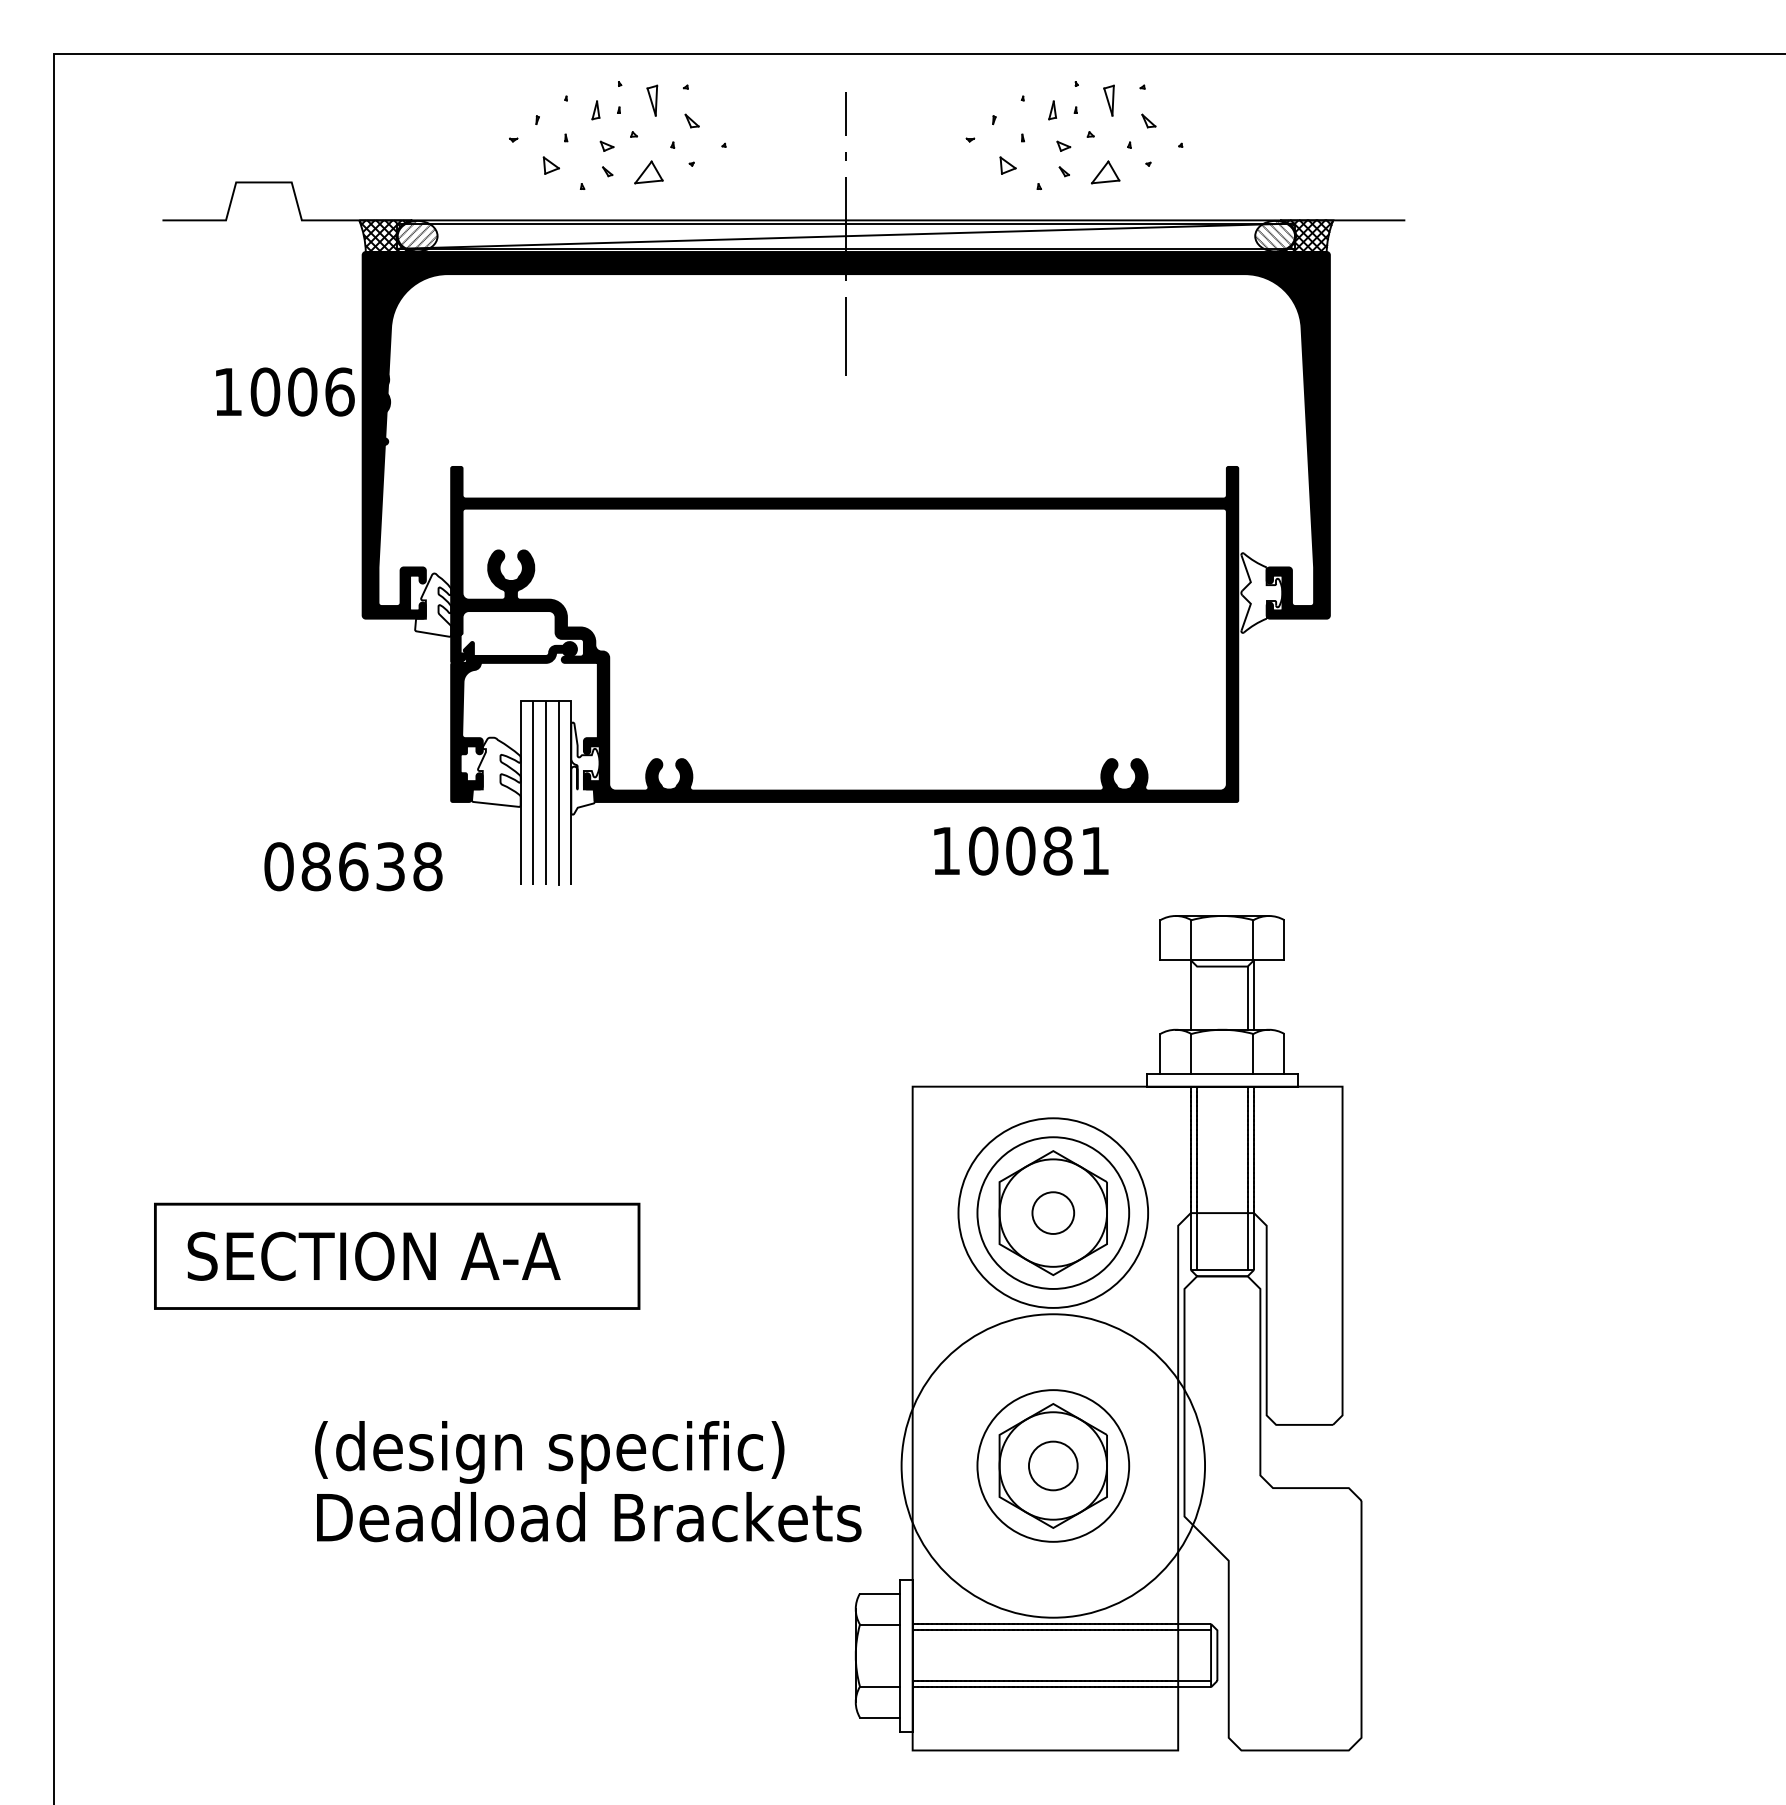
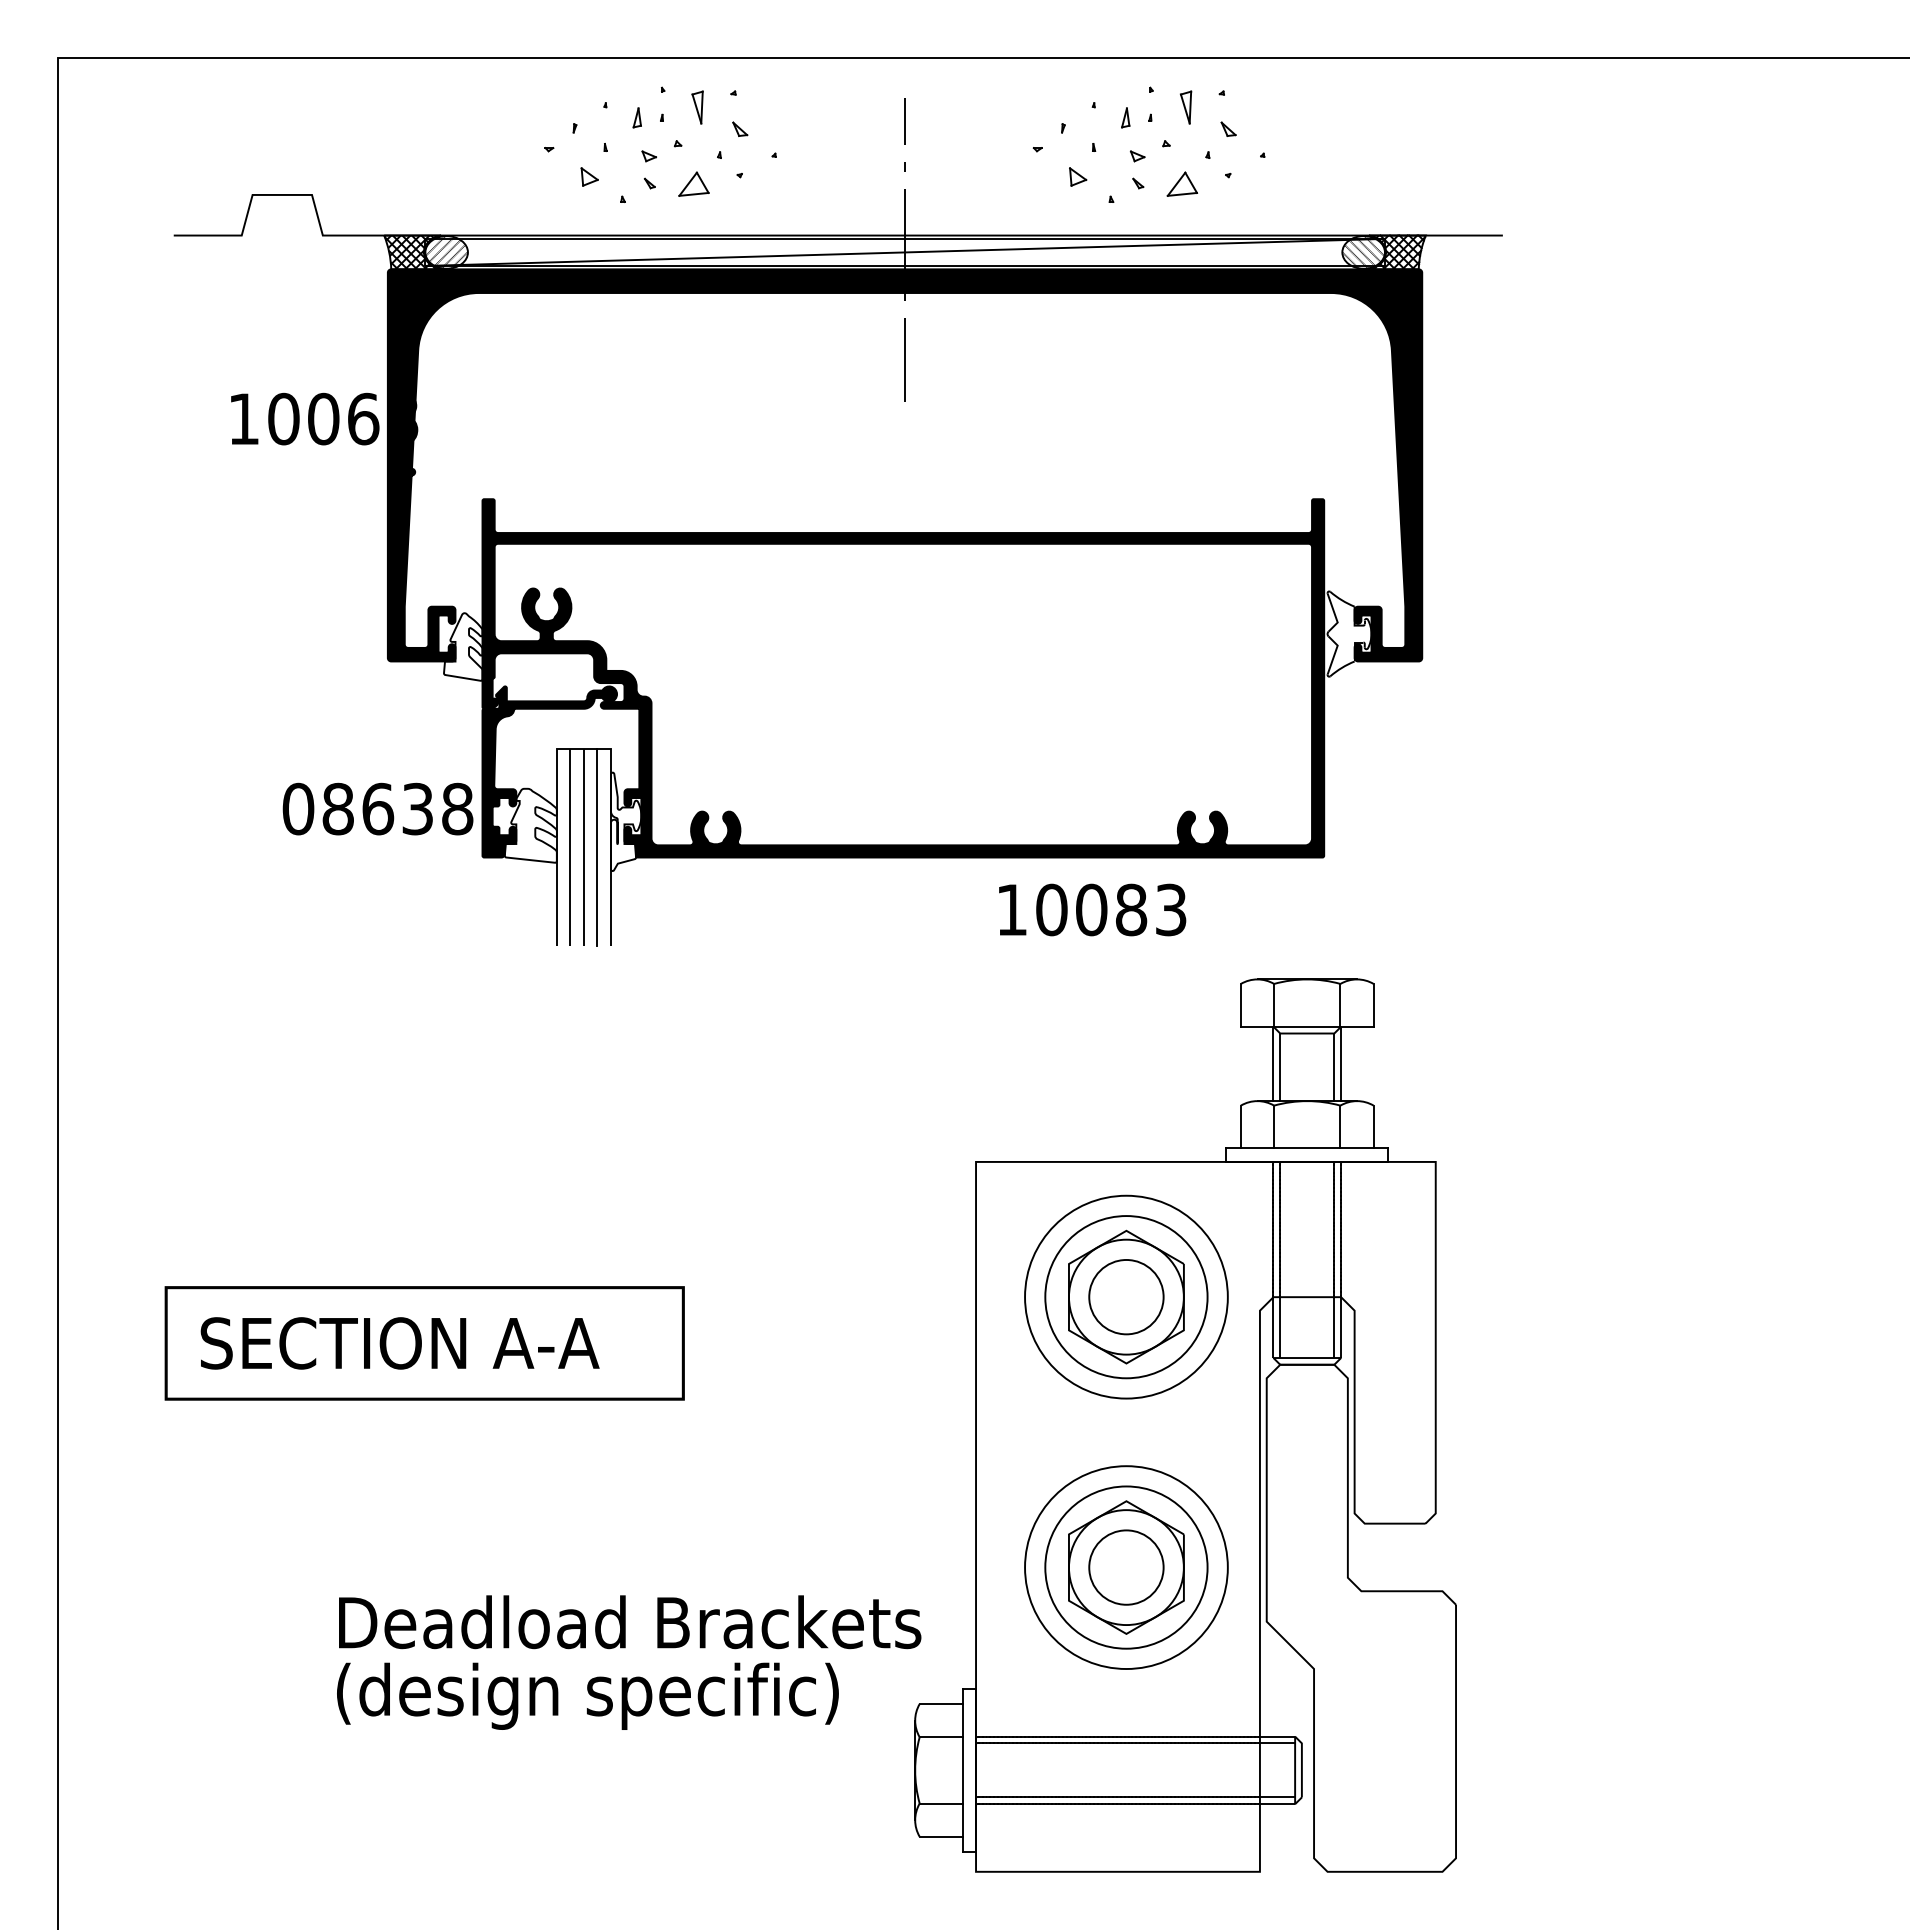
text: (1095, 850) -> (1171, 909), 10081 -> 10083
text: (353, 866) -> (378, 808), moved
line: (1197, 997) -> (1280, 1066), added
circle: (1053, 1212) -> (1126, 1296), size x1.67
text: (549, 1452) -> (587, 1696), moved
circle: (1053, 1465) -> (1126, 1567), size x0.62
circle: (1053, 1465) -> (1126, 1567), size x1.43

